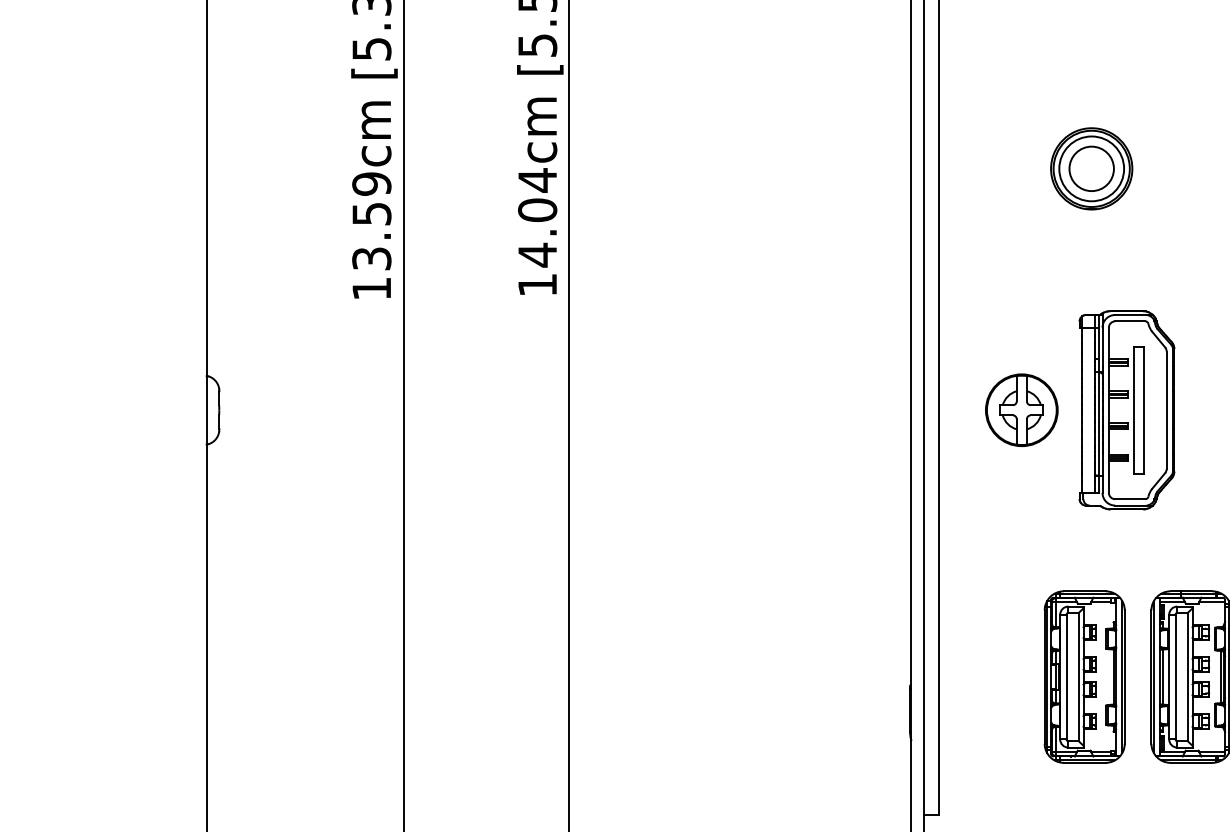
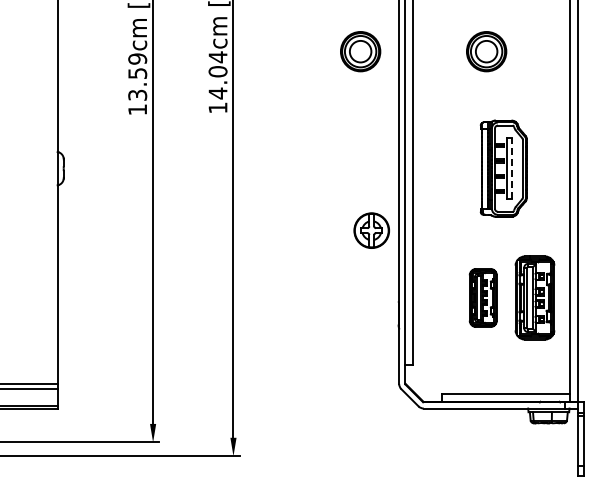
part: (831, 168) -> (360, 51), added
part: (1021, 409) -> (371, 230), moved
line: (1143, 409) -> (511, 168), solid -> dashed
part: (1085, 676) -> (483, 297), size x0.7

